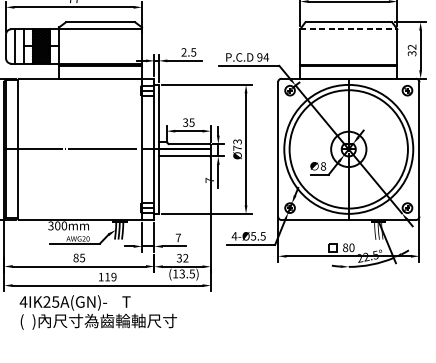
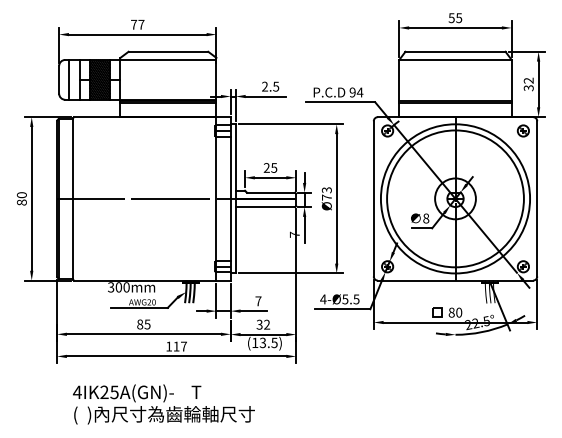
line: (349, 28) -> (456, 59), dashed -> solid
text: (185, 122) -> (266, 167), 35 -> 25
text: (113, 277) -> (183, 346), 119 -> 117
text: (98, 312) -> (163, 404), moved

